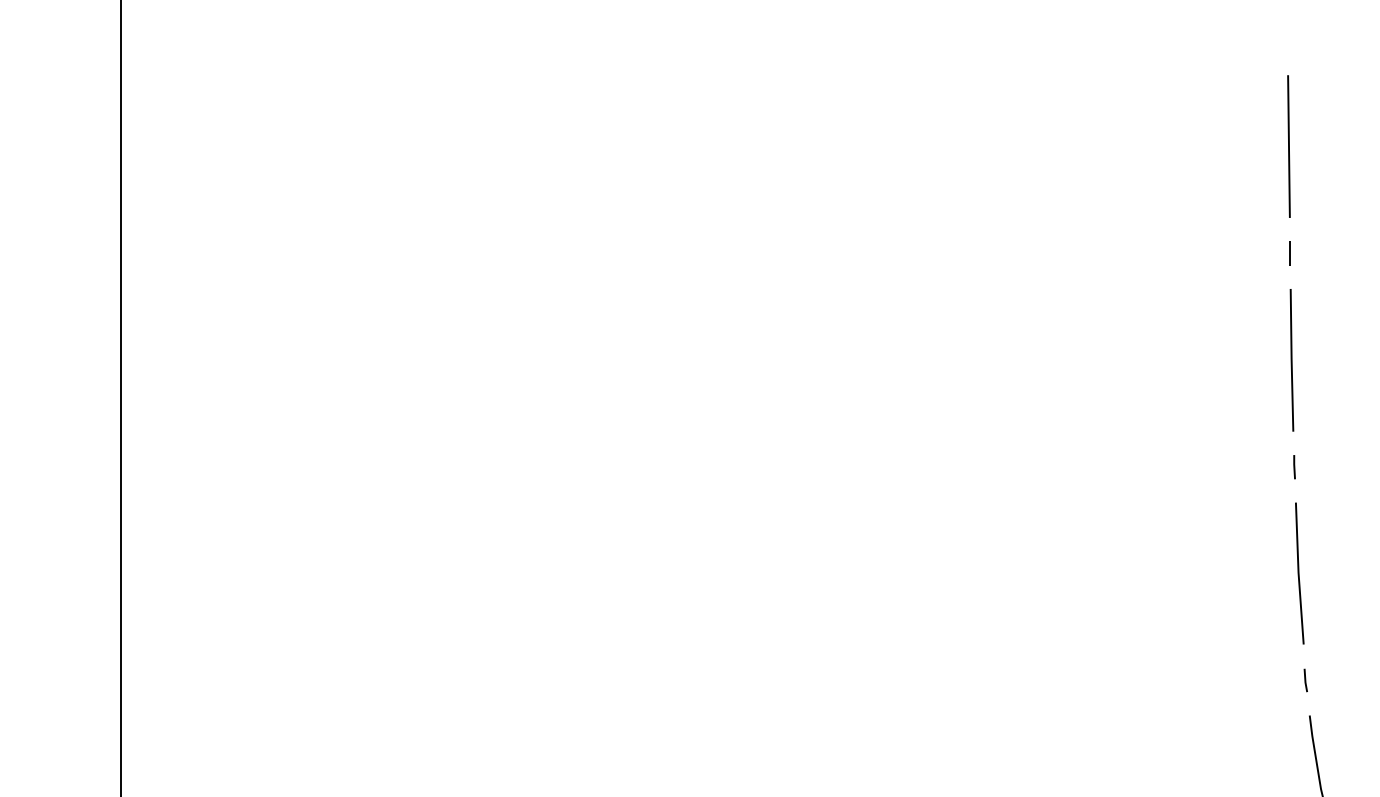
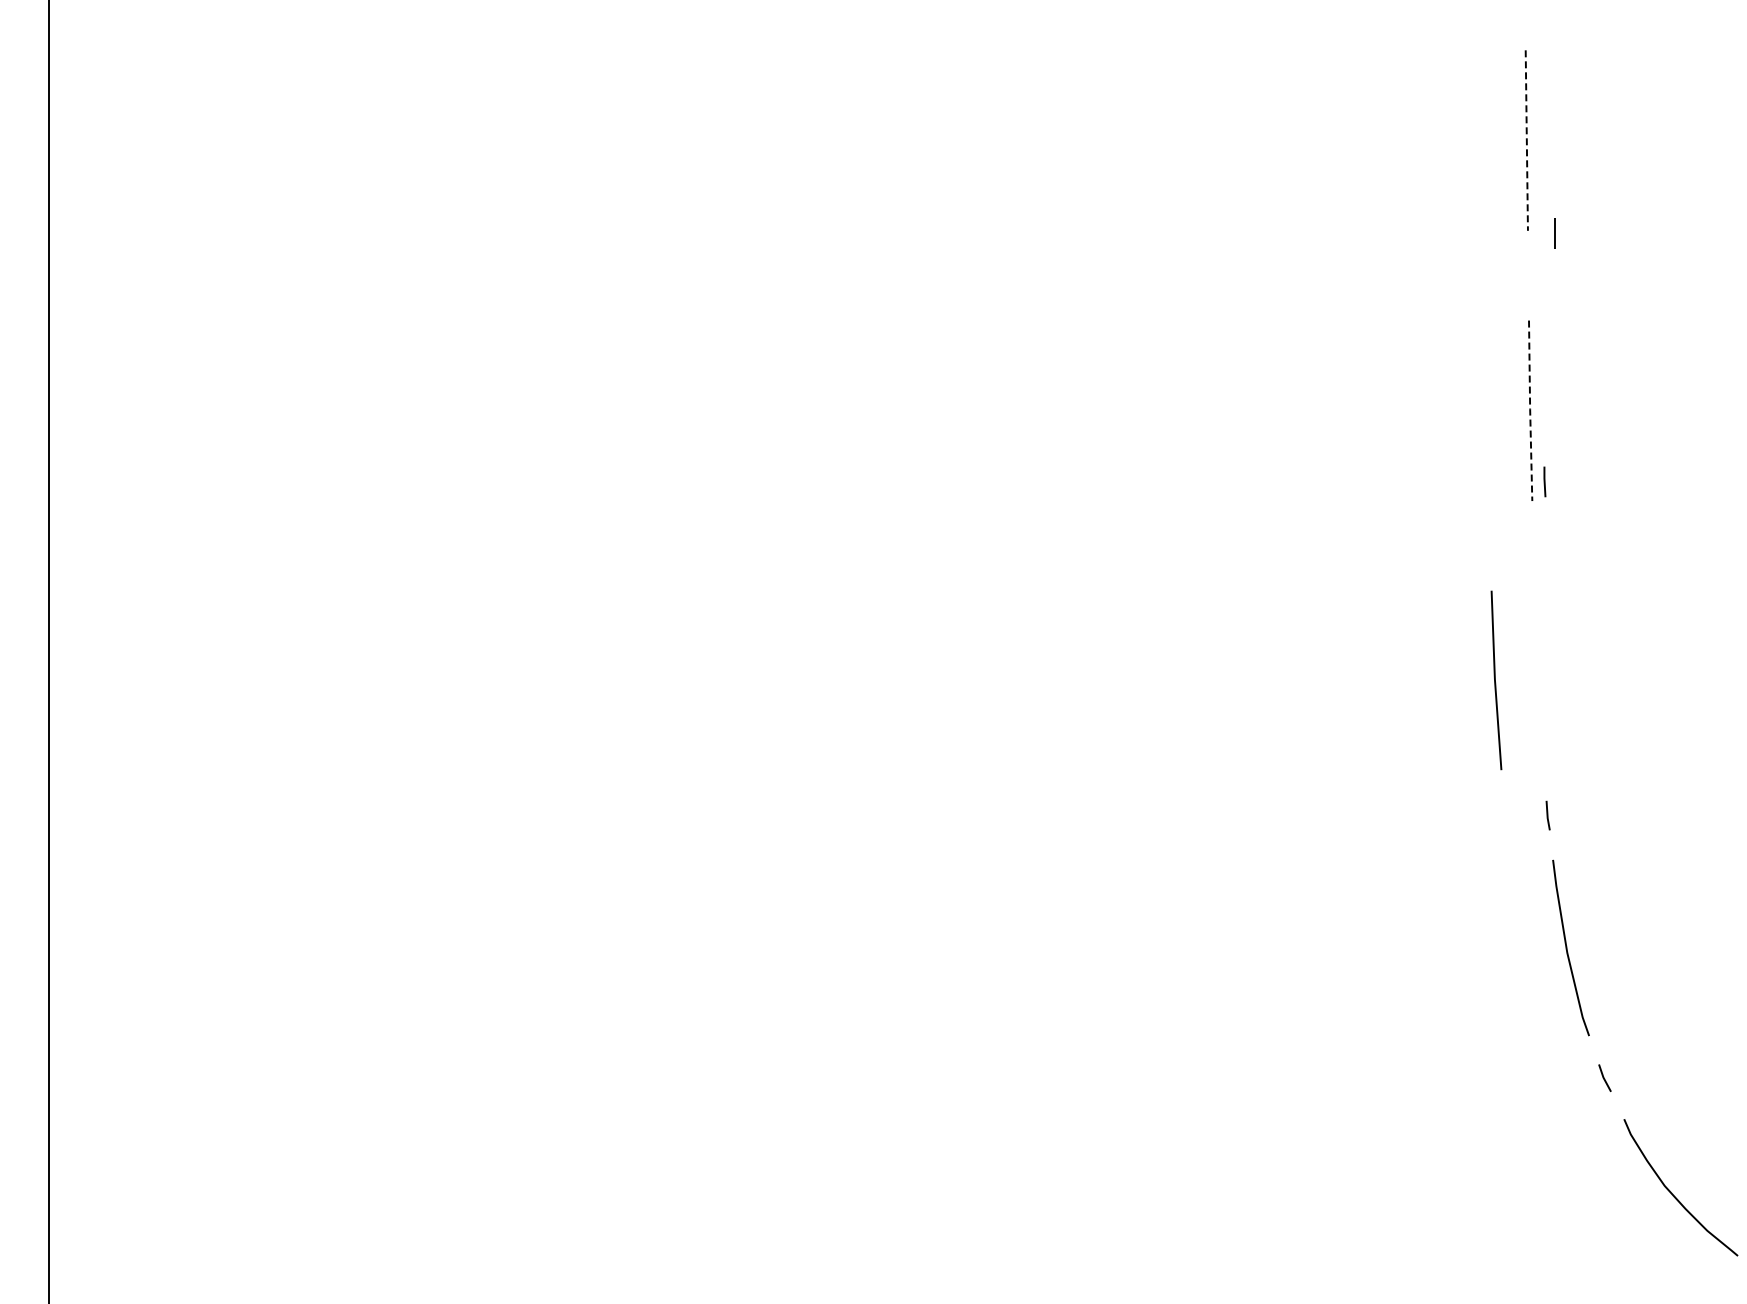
line: (1288, 147) -> (1526, 141), solid -> dashed
line: (1289, 253) -> (1554, 233), moved
line: (1291, 360) -> (1530, 410), solid -> dashed
line: (1294, 466) -> (1544, 481), moved
line: (1299, 573) -> (1495, 680), moved

